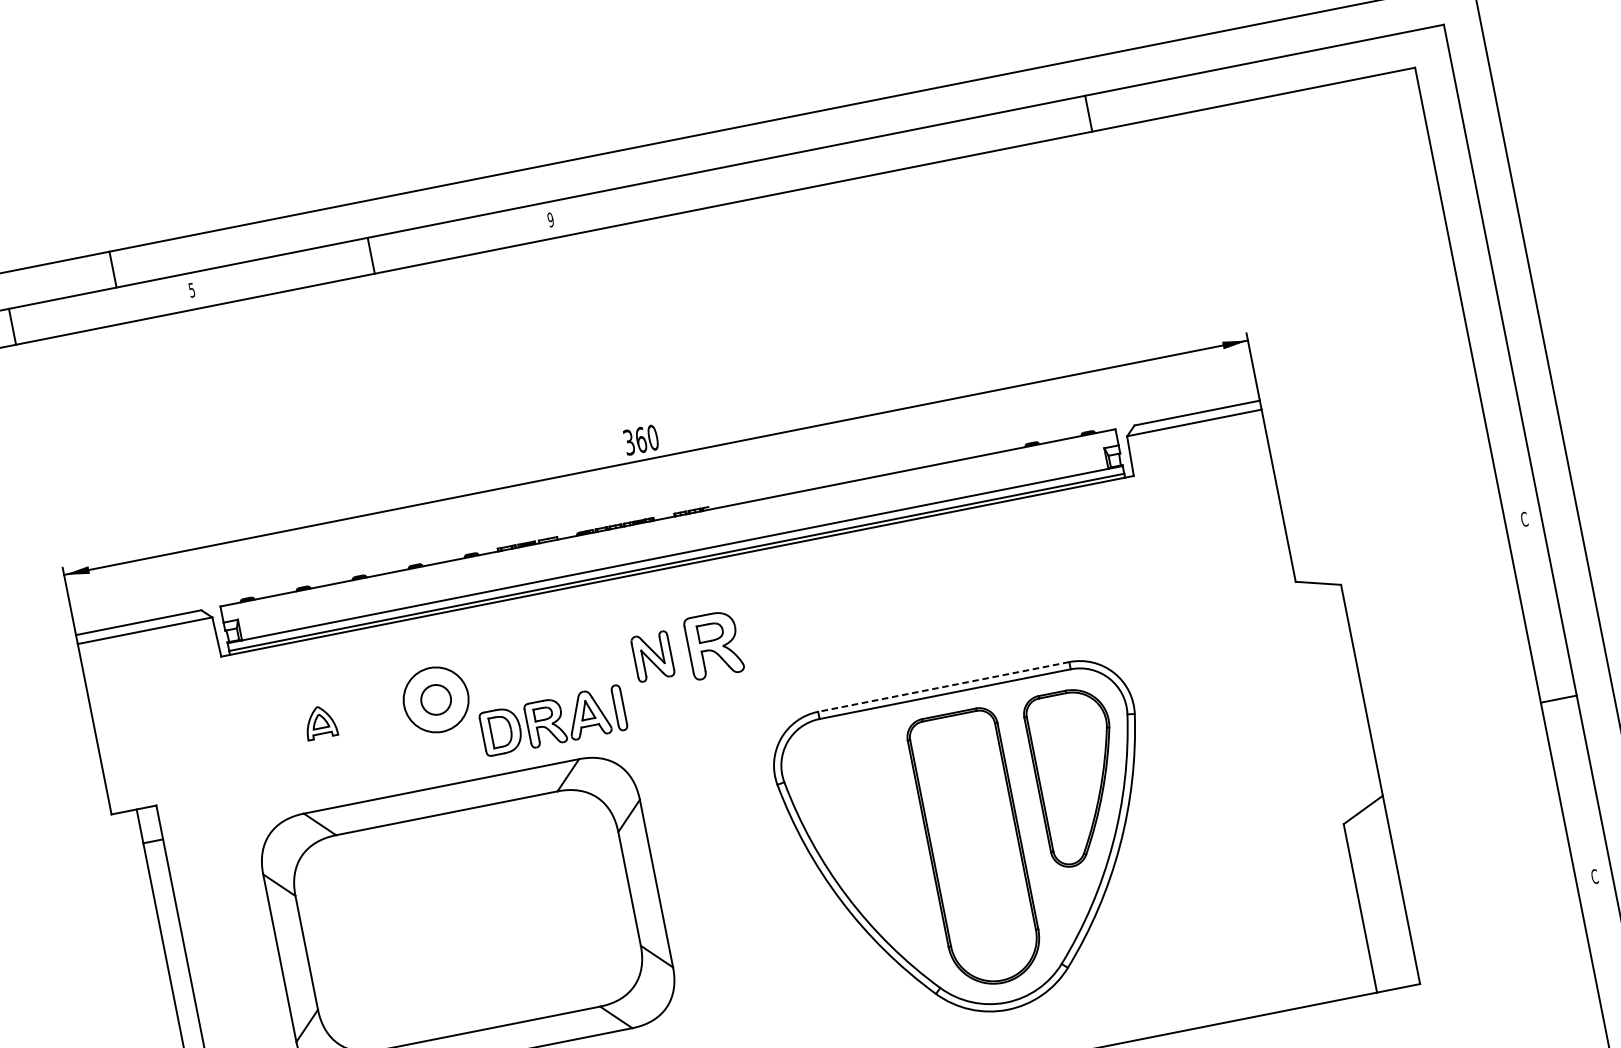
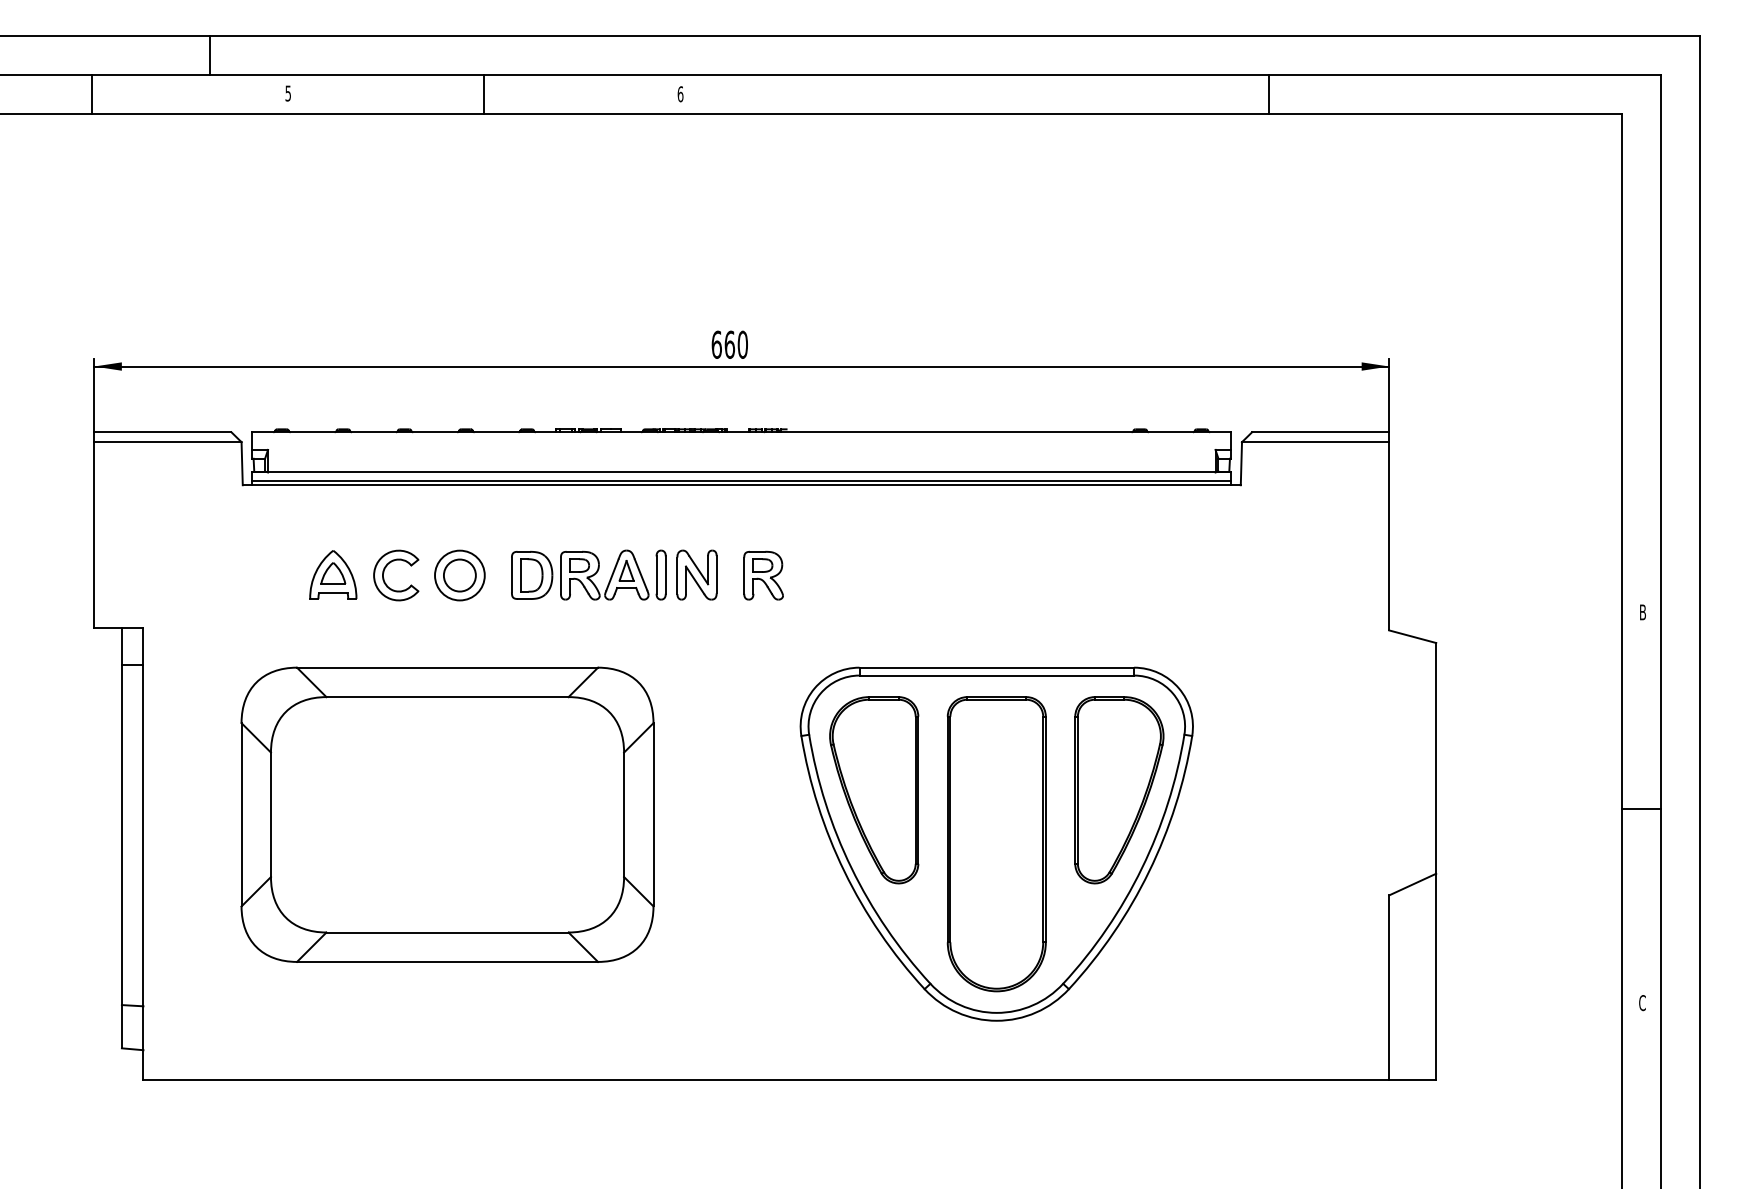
text: (550, 220) -> (680, 94), 9 -> 6
text: (628, 442) -> (716, 344), 360 -> 660
text: (1524, 519) -> (1642, 612), C -> B
part: (713, 644) -> (763, 575), size x0.71
line: (943, 686) -> (996, 667), dashed -> solid
circle: (435, 699) -> (459, 575), size x0.71
part: (366, 710) -> (384, 572), added
part: (552, 720) -> (588, 574), moved
part: (320, 721) -> (333, 574), size x1.43
part: (854, 821) -> (874, 790), added

